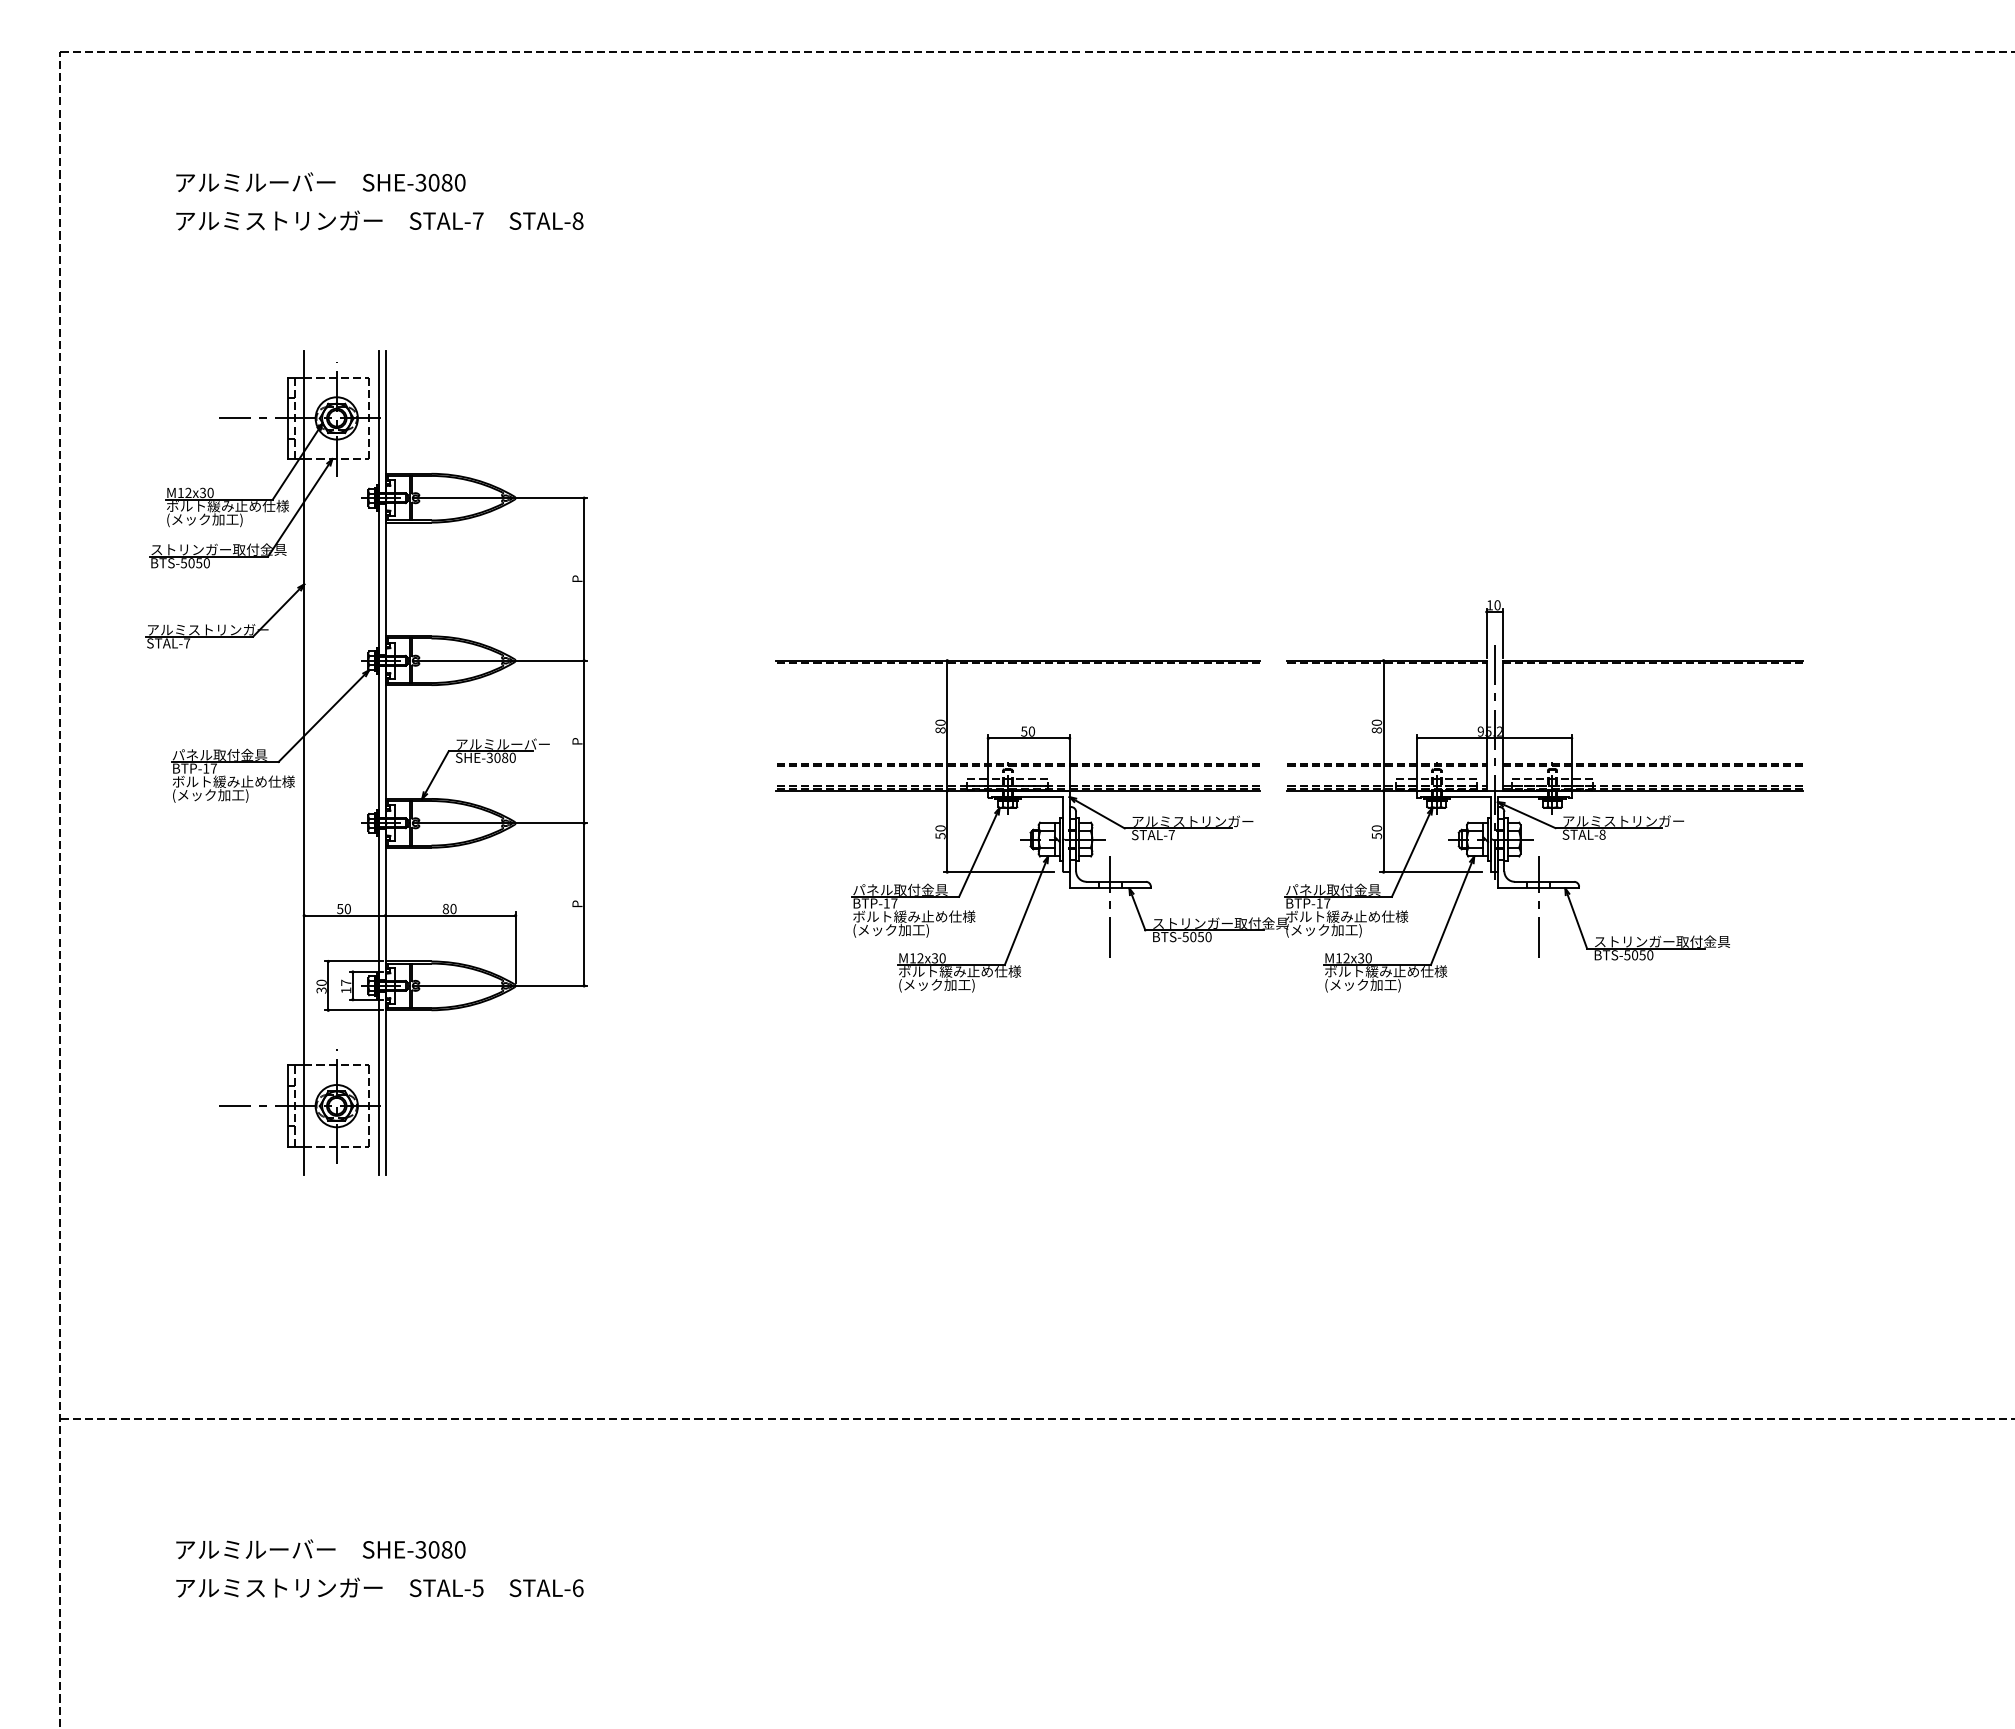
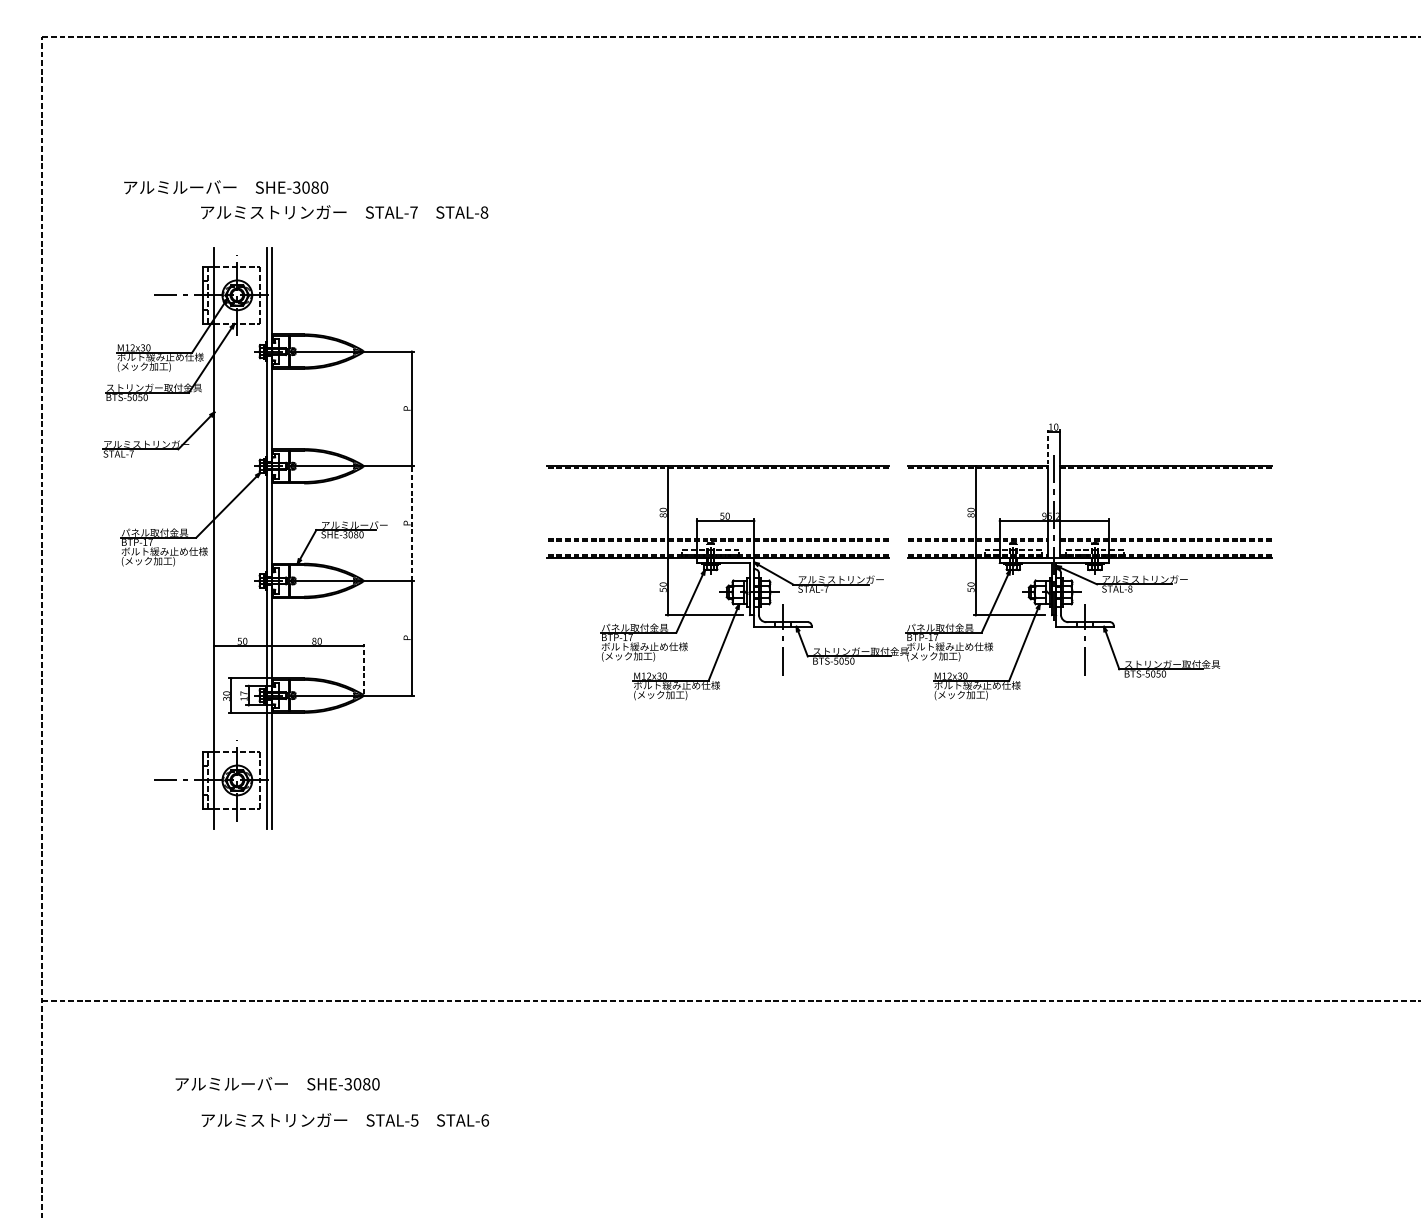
text: (320, 181) -> (225, 186), moved
text: (379, 220) -> (344, 212), moved
line: (1486, 633) -> (1048, 447), solid -> dashed
line: (584, 741) -> (412, 523), solid -> dashed
line: (515, 947) -> (363, 668), solid -> dashed
text: (320, 1549) -> (277, 1084), moved
text: (379, 1587) -> (345, 1120), moved

